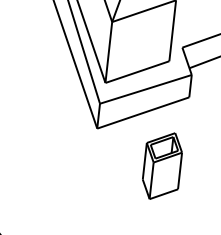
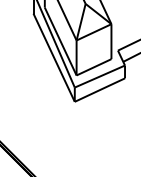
part: (161, 165) -> (113, 118), removed

